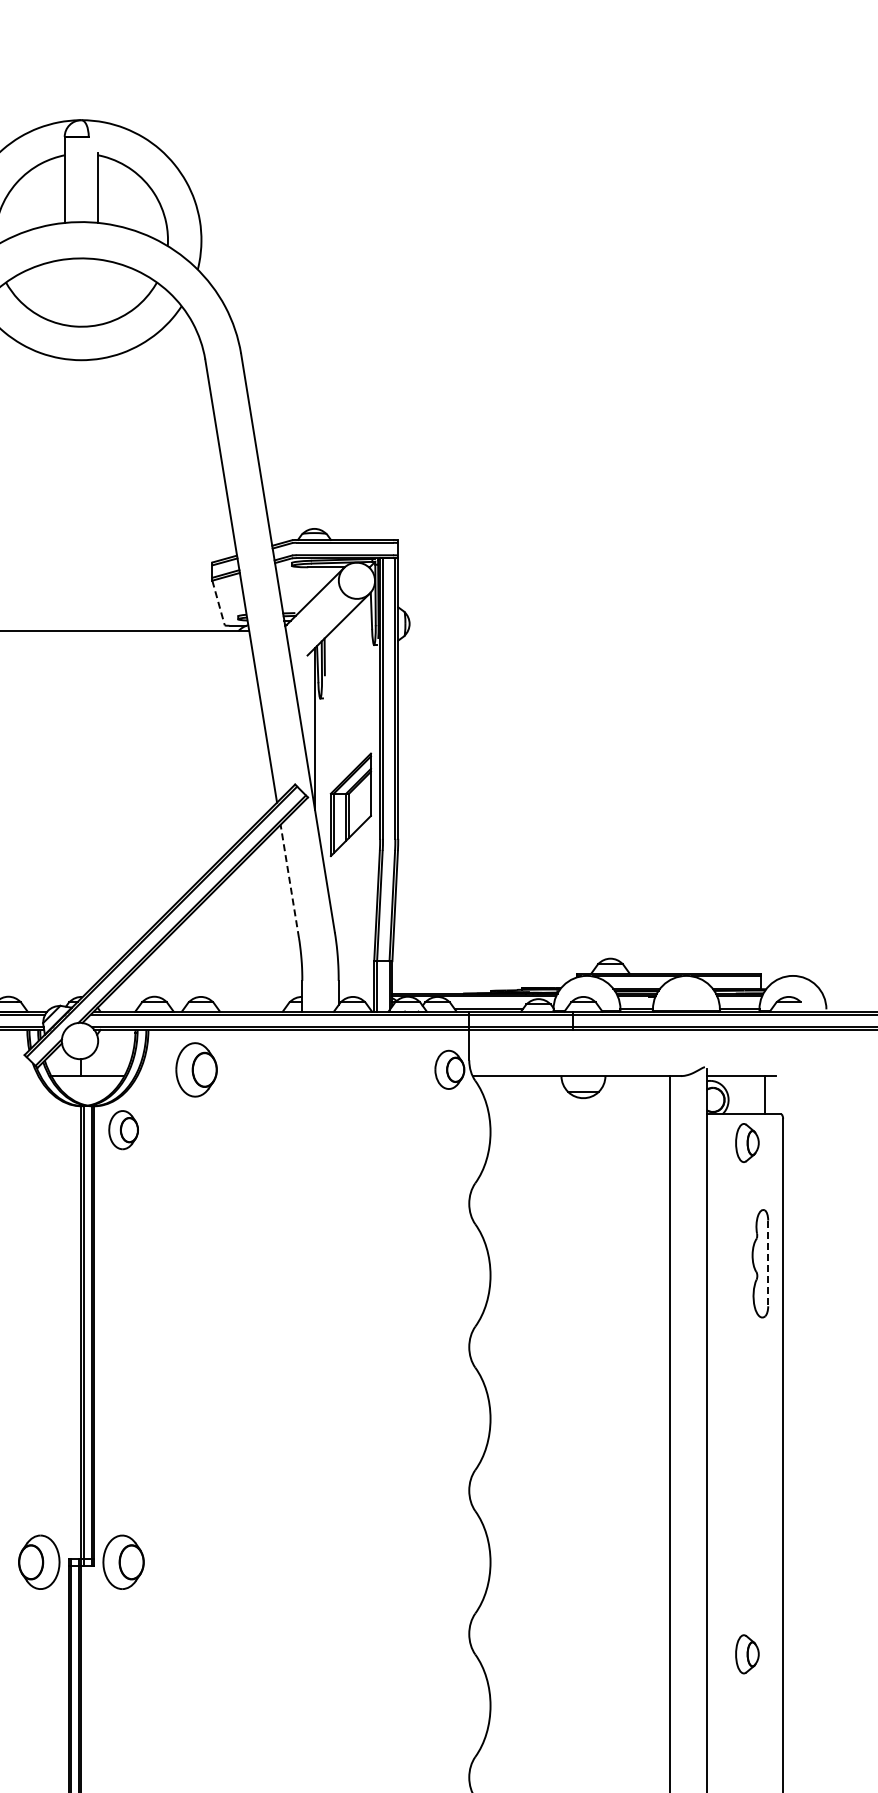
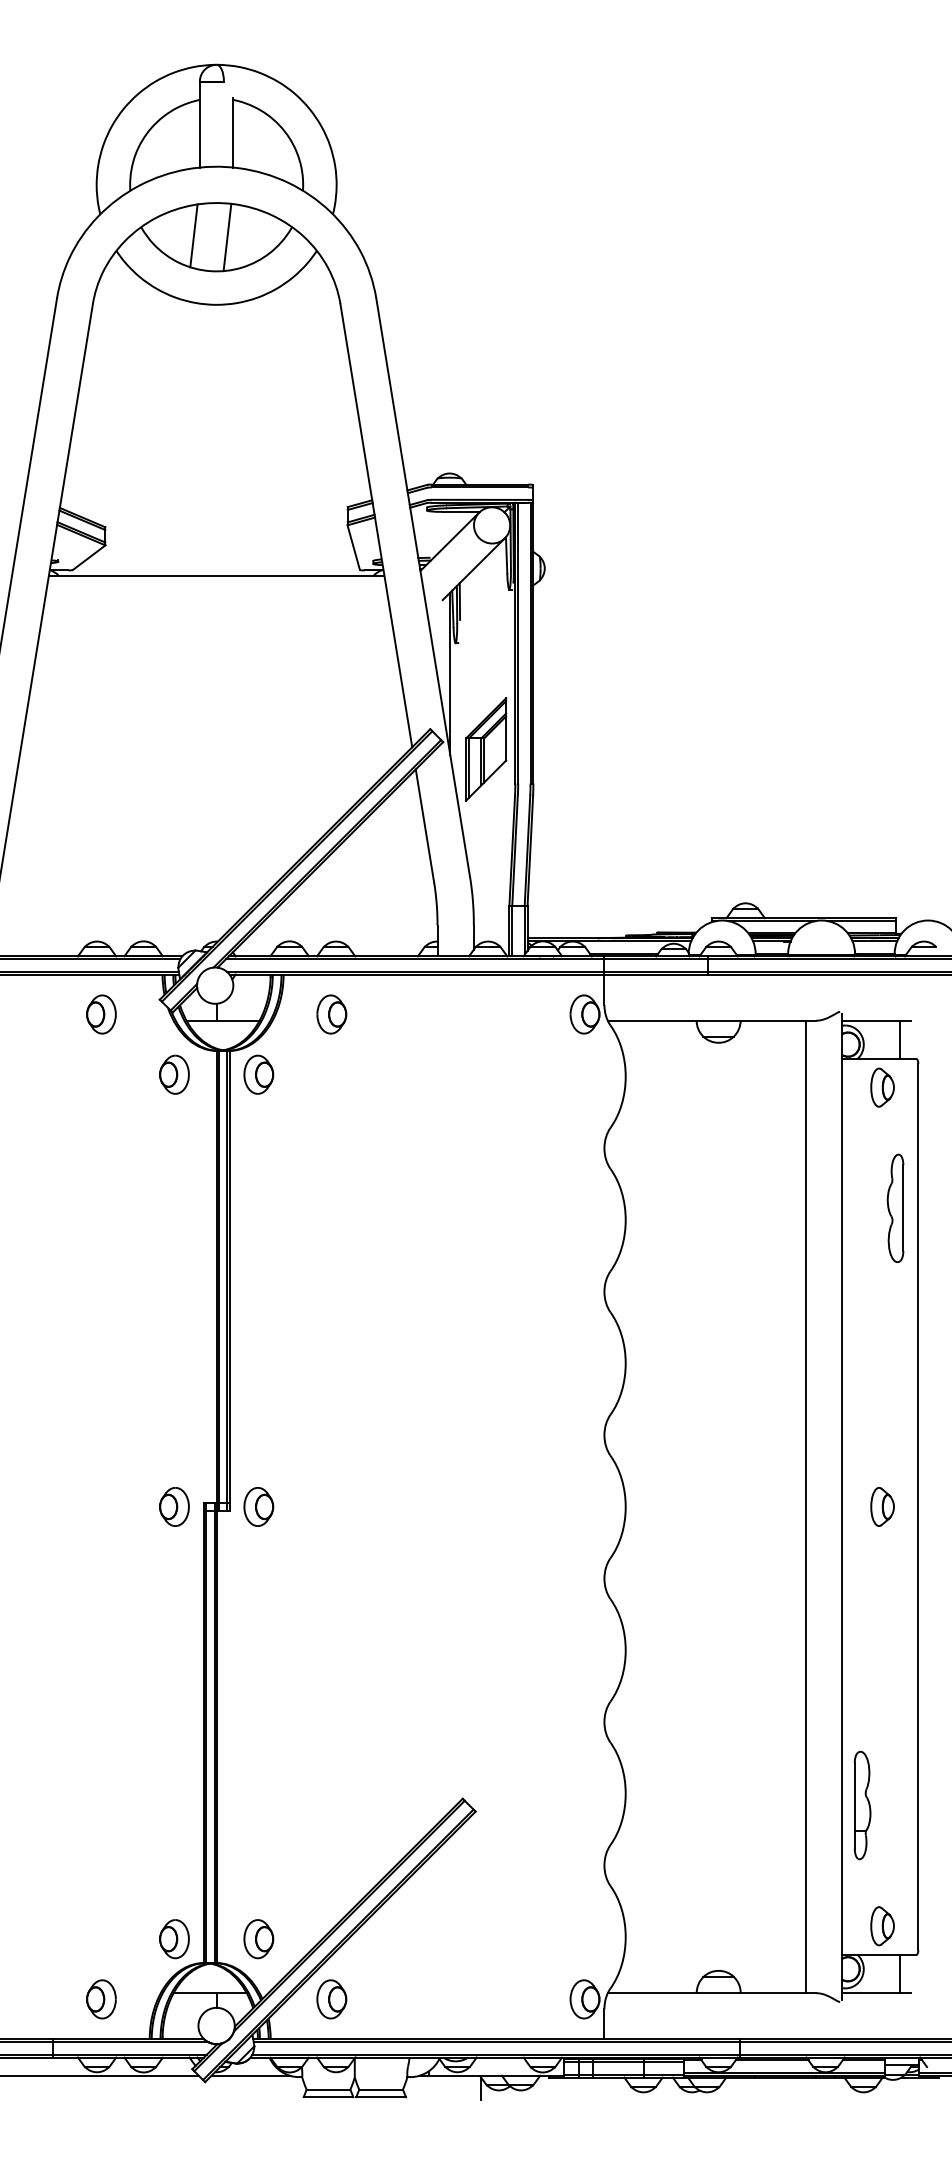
line: (58, 290) -> (193, 235), added
line: (92, 292) -> (227, 237), added
line: (218, 603) -> (353, 548), dashed -> solid
line: (289, 880) -> (424, 825), dashed -> solid
part: (196, 1069) -> (331, 1014), size x0.71
part: (39, 1129) -> (174, 1074), added
line: (768, 1263) -> (903, 1208), dashed -> solid
part: (39, 1561) -> (174, 1506), size x0.71
part: (123, 1561) -> (258, 1506), size x0.71
part: (747, 1653) -> (882, 1506), moved

